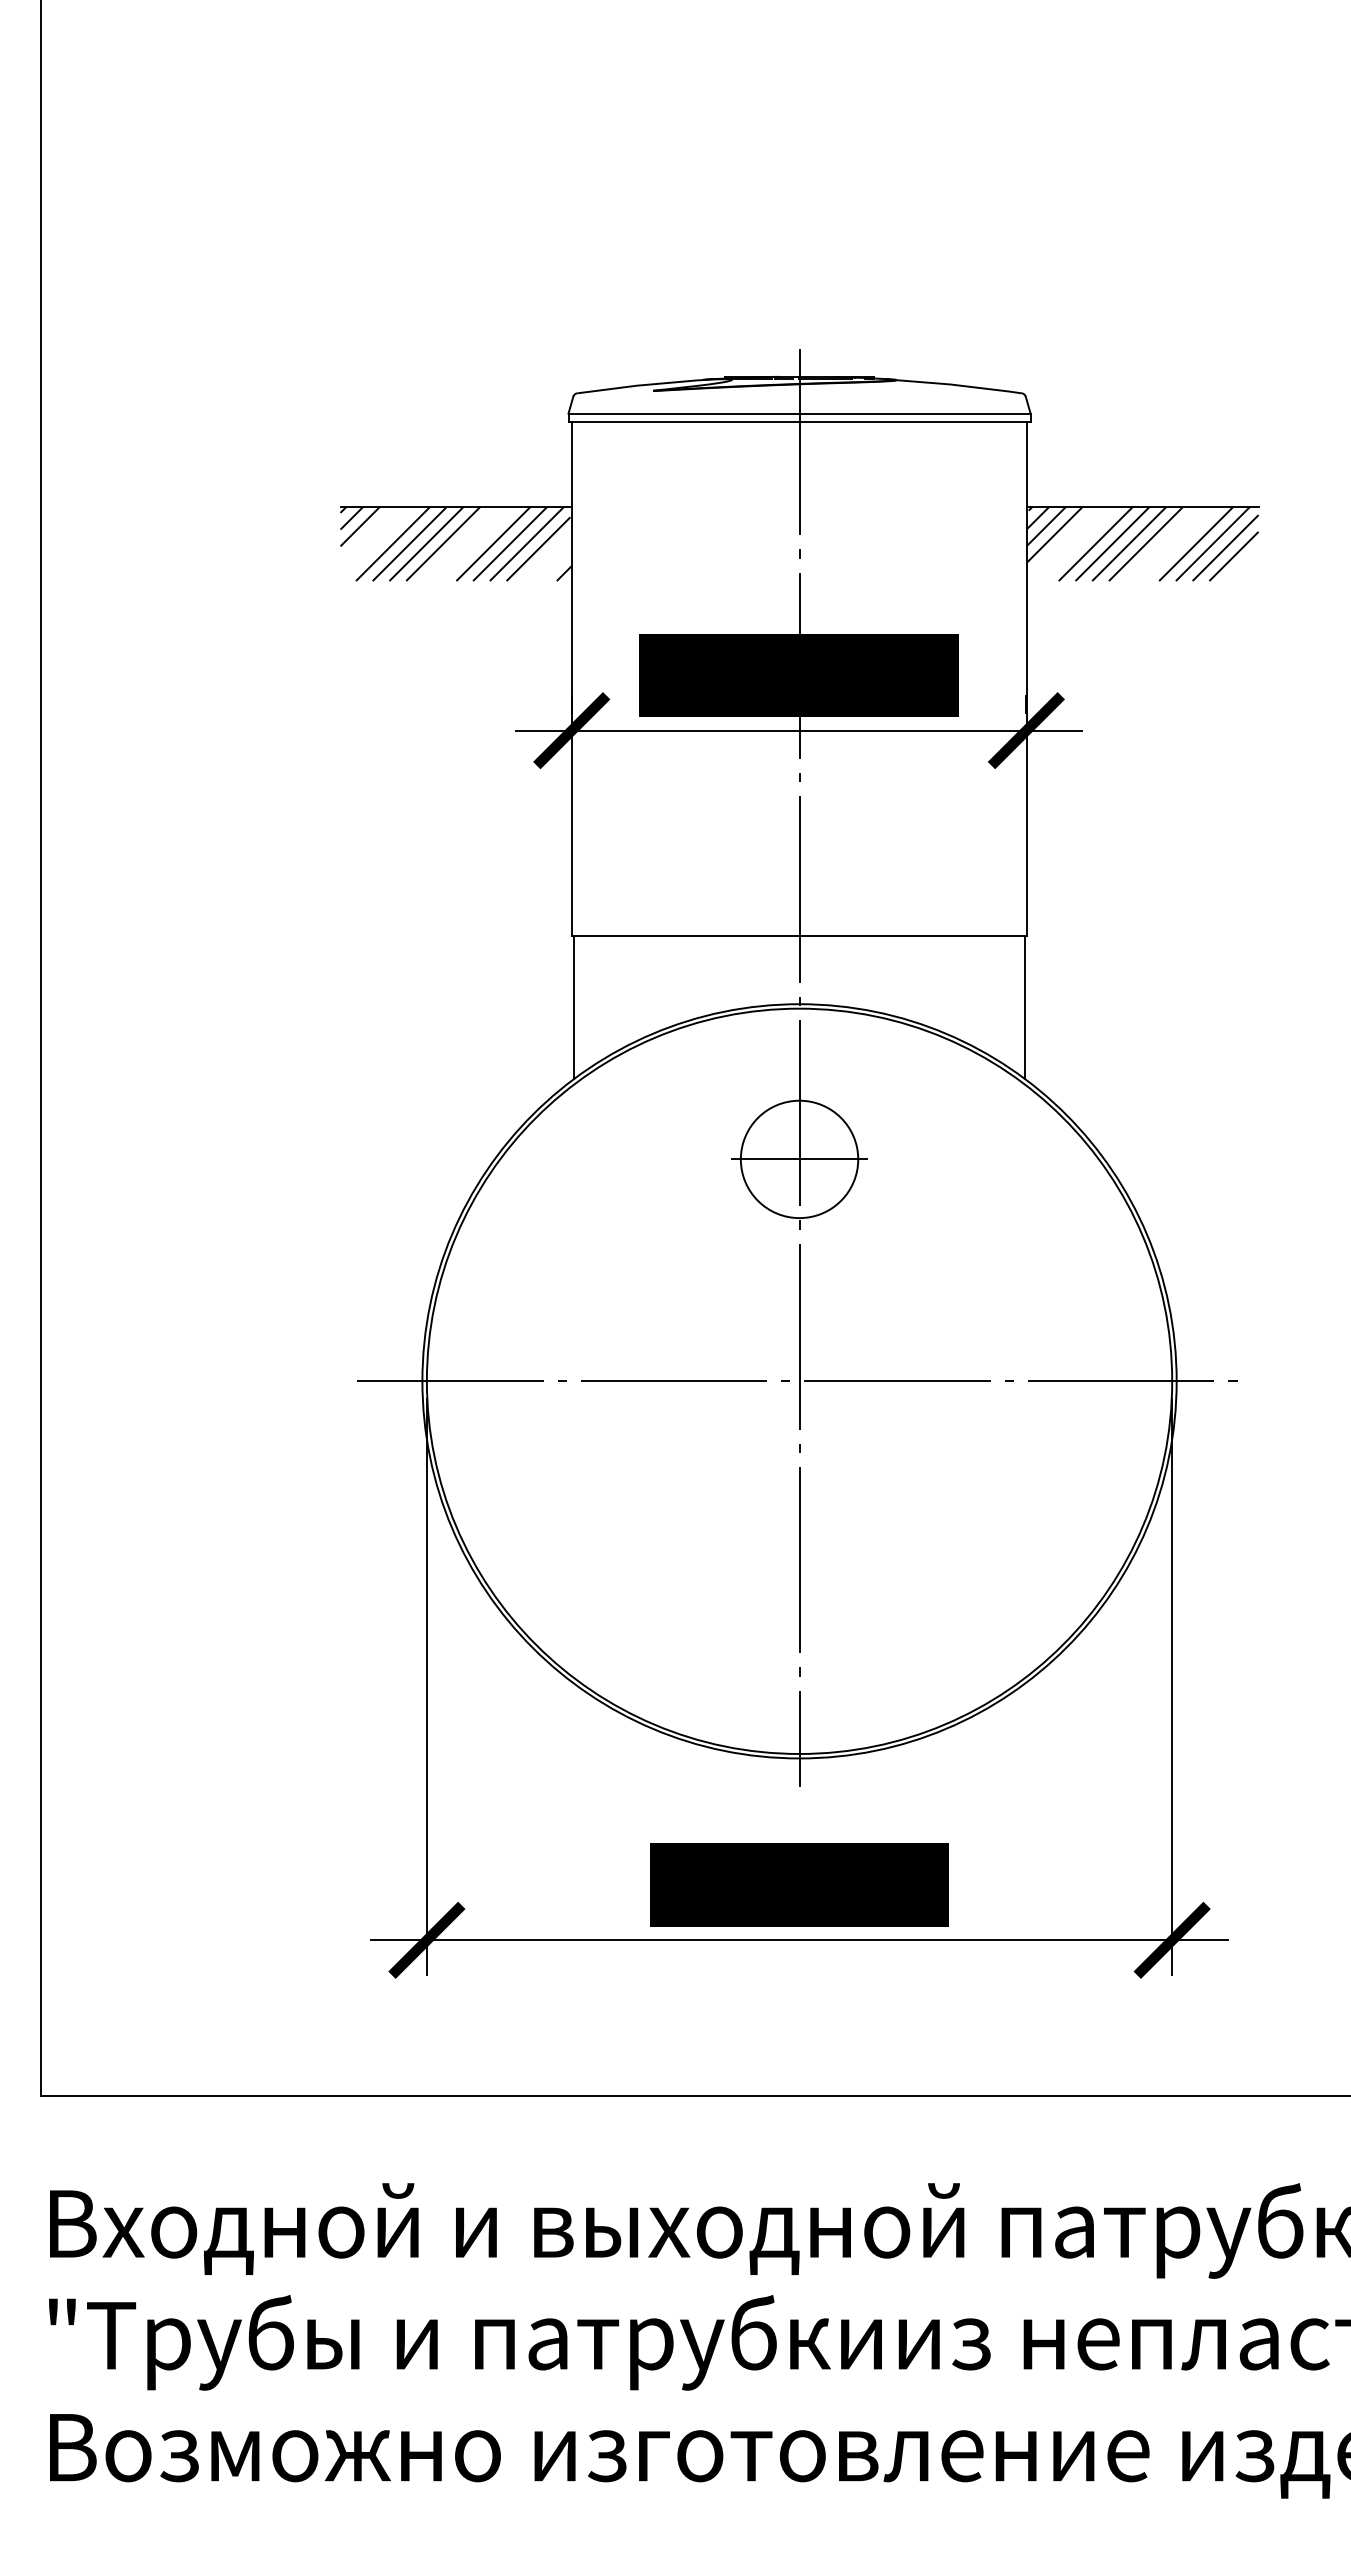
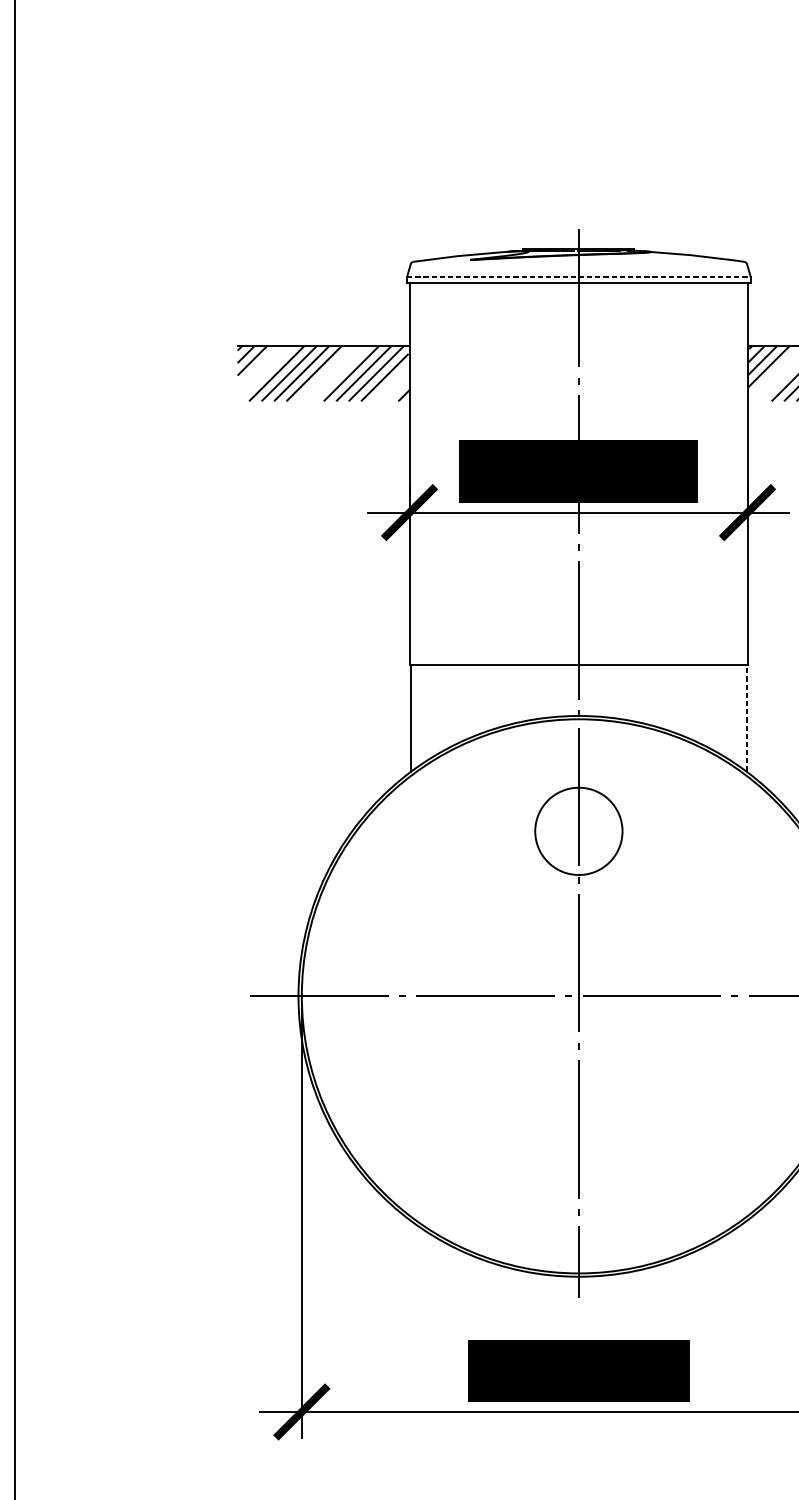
line: (800, 413) -> (579, 276), solid -> dashed
line: (1025, 1007) -> (746, 718), solid -> dashed
line: (799, 1159) -> (578, 831), removed

